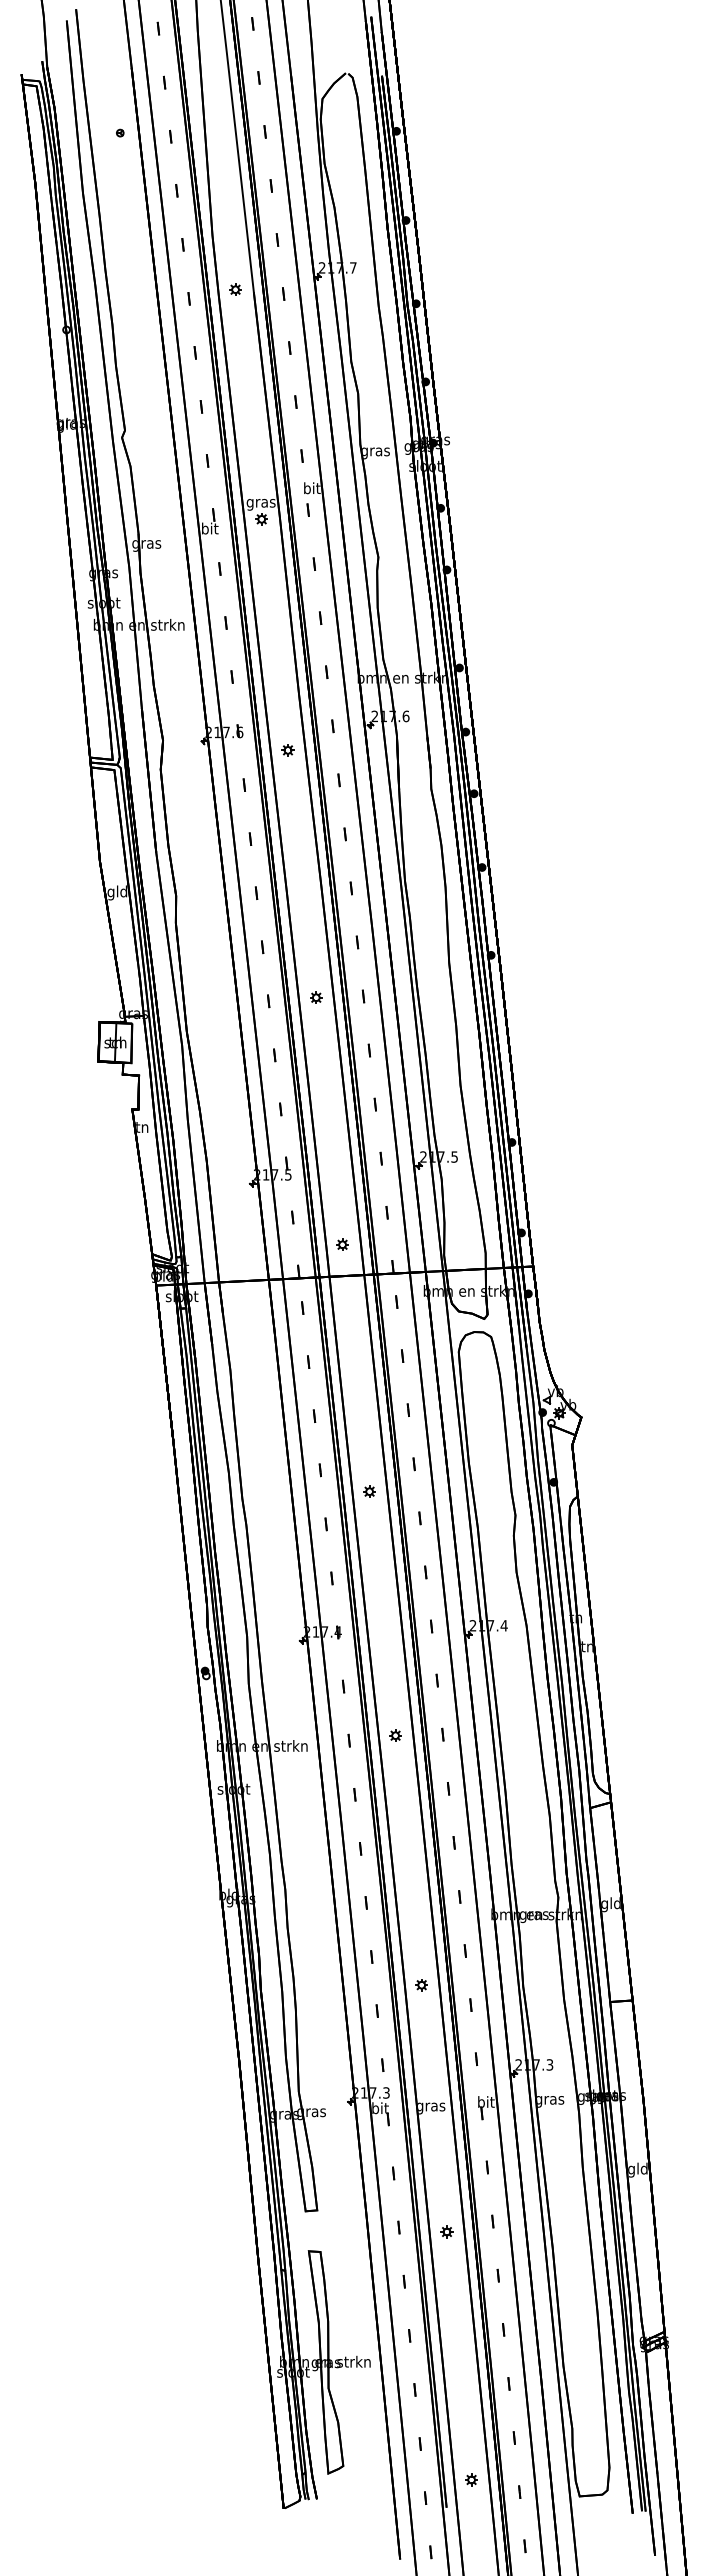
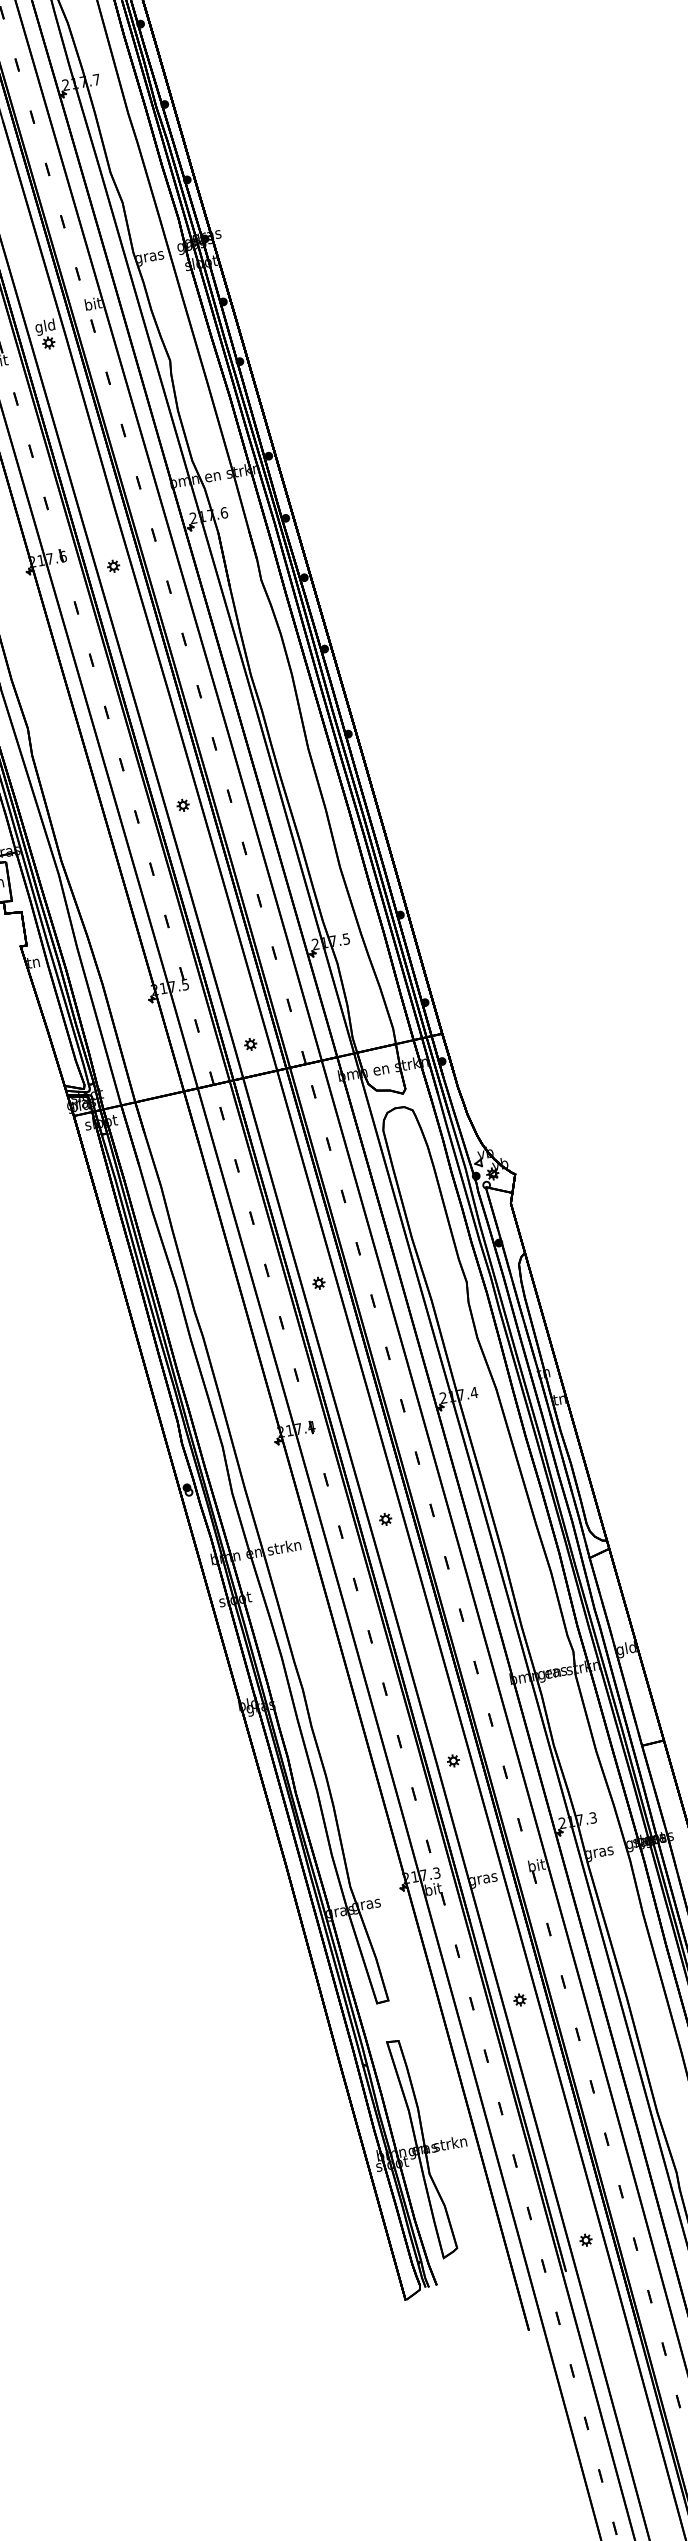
text: (260, 502) -> (44, 326), gras -> gld

